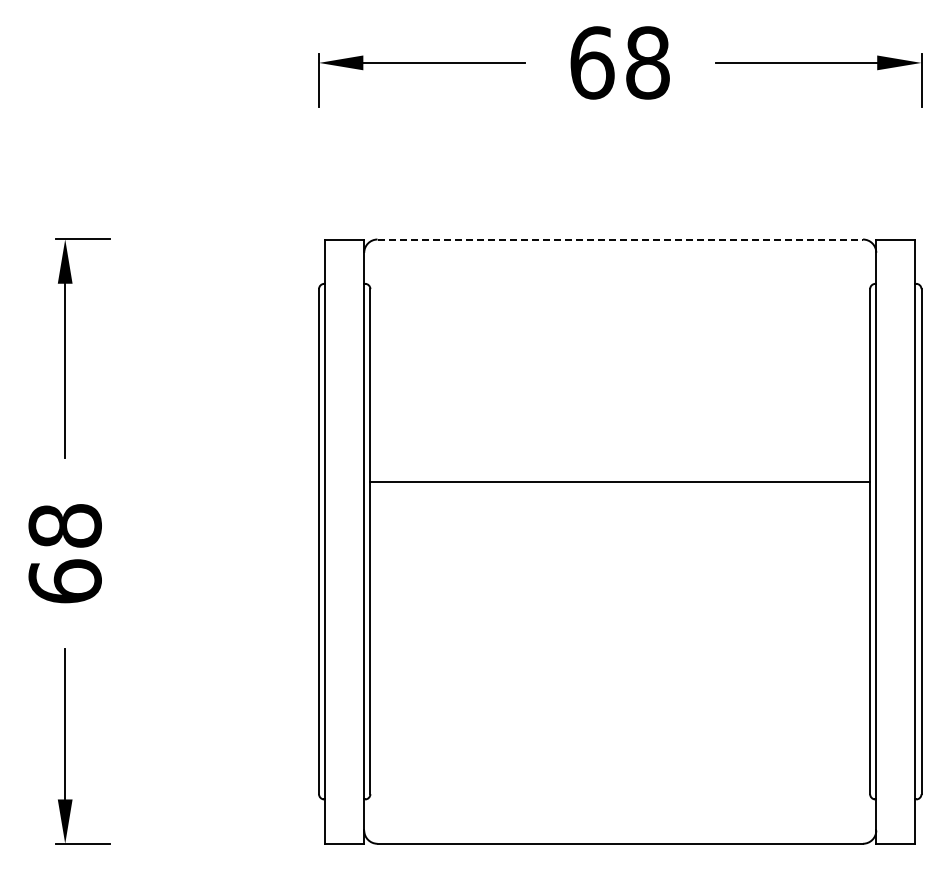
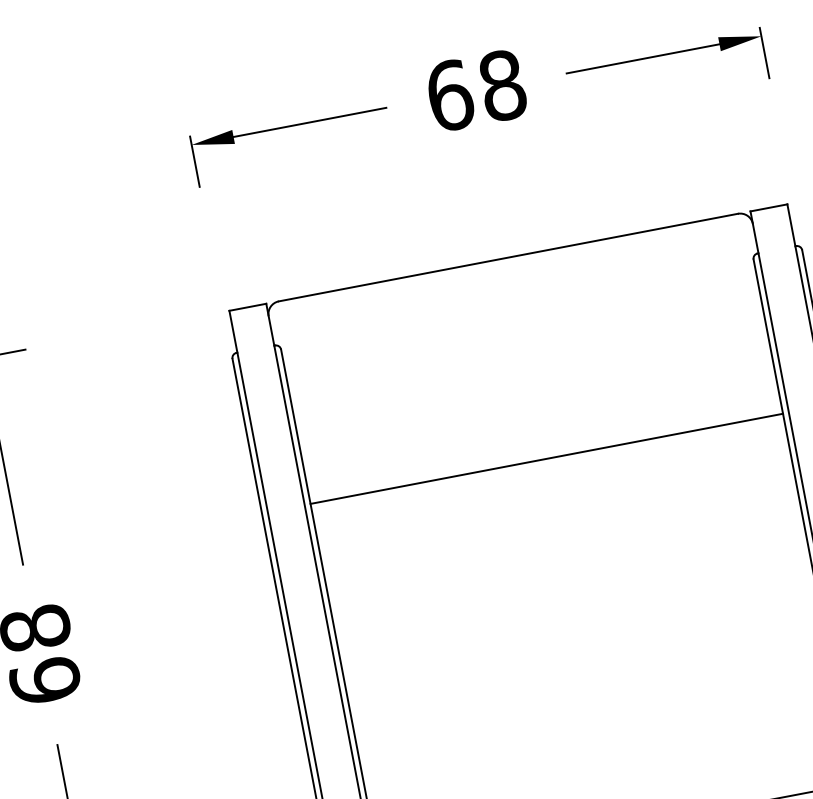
line: (620, 239) -> (508, 257), dashed -> solid
line: (620, 482) -> (547, 458), moved

